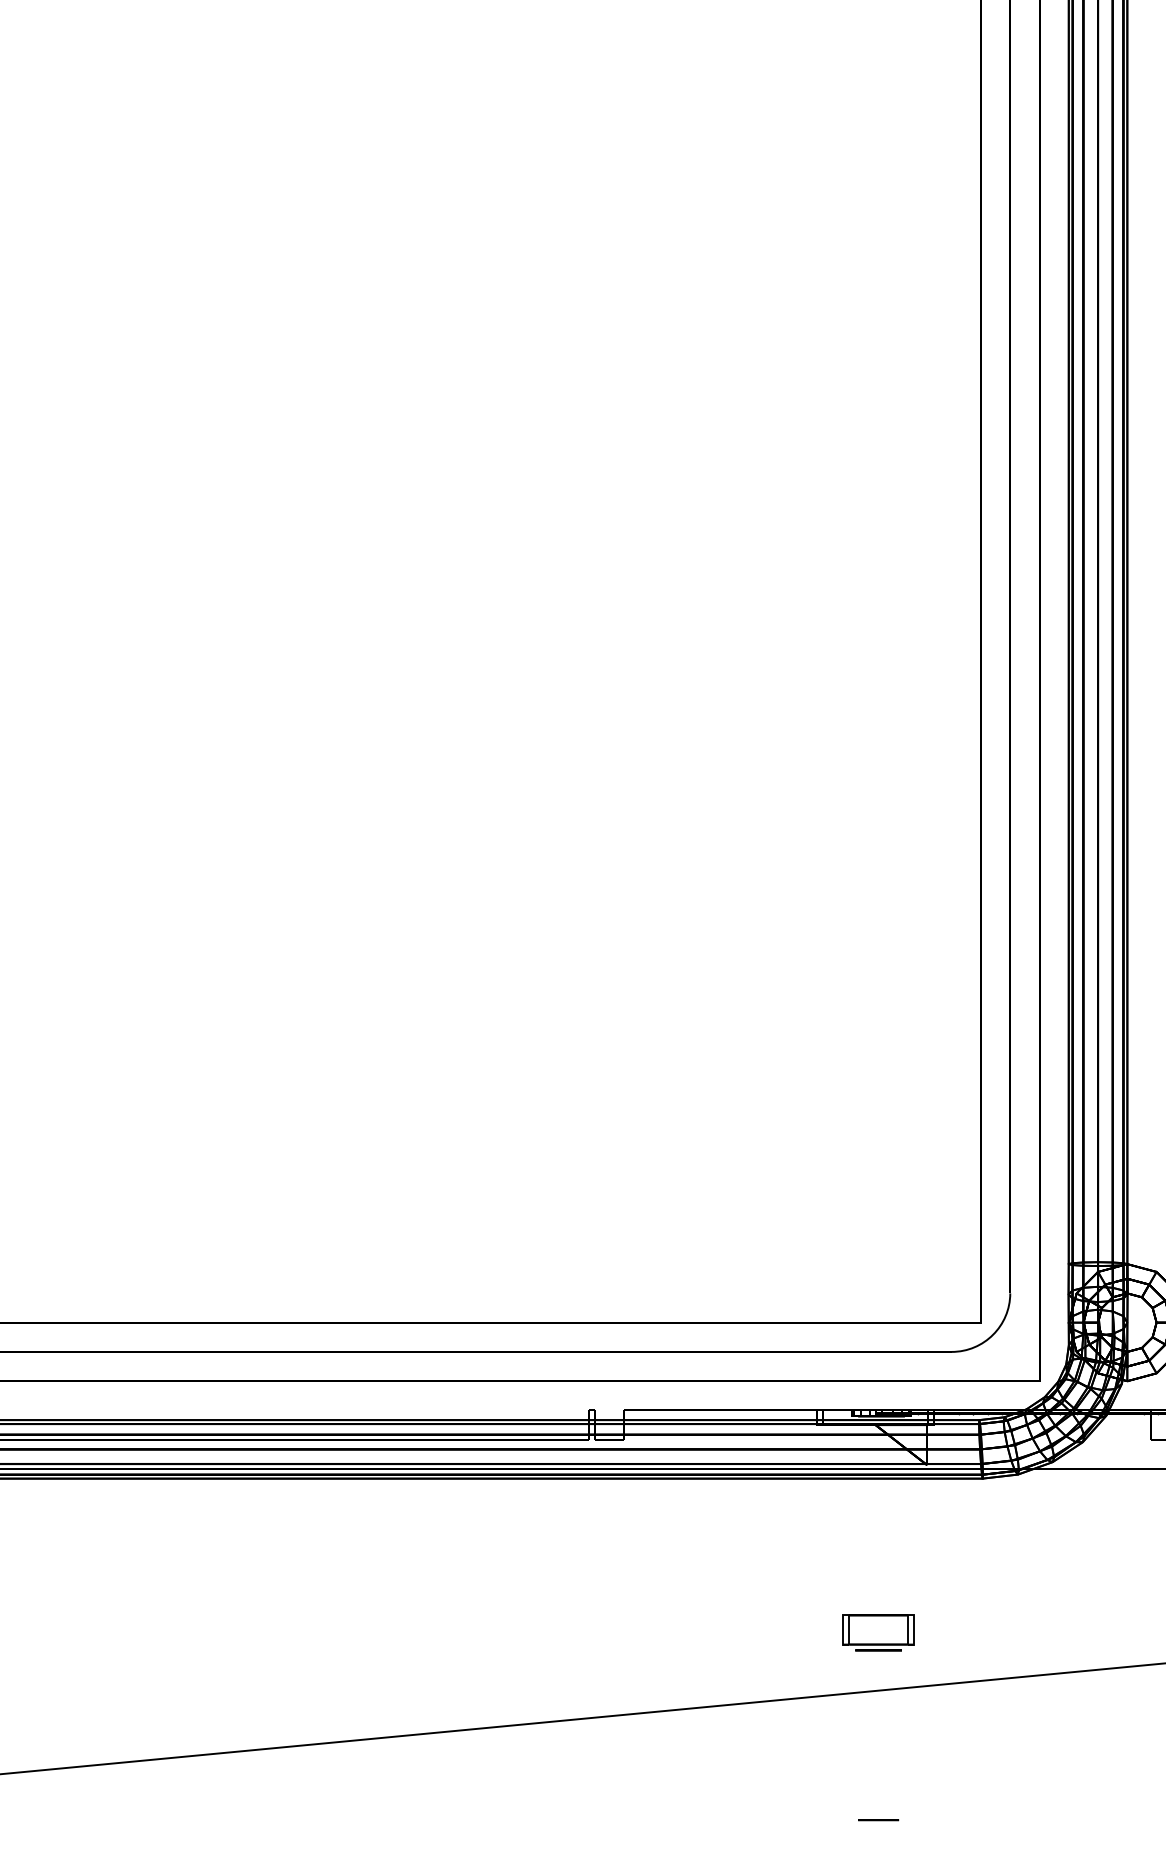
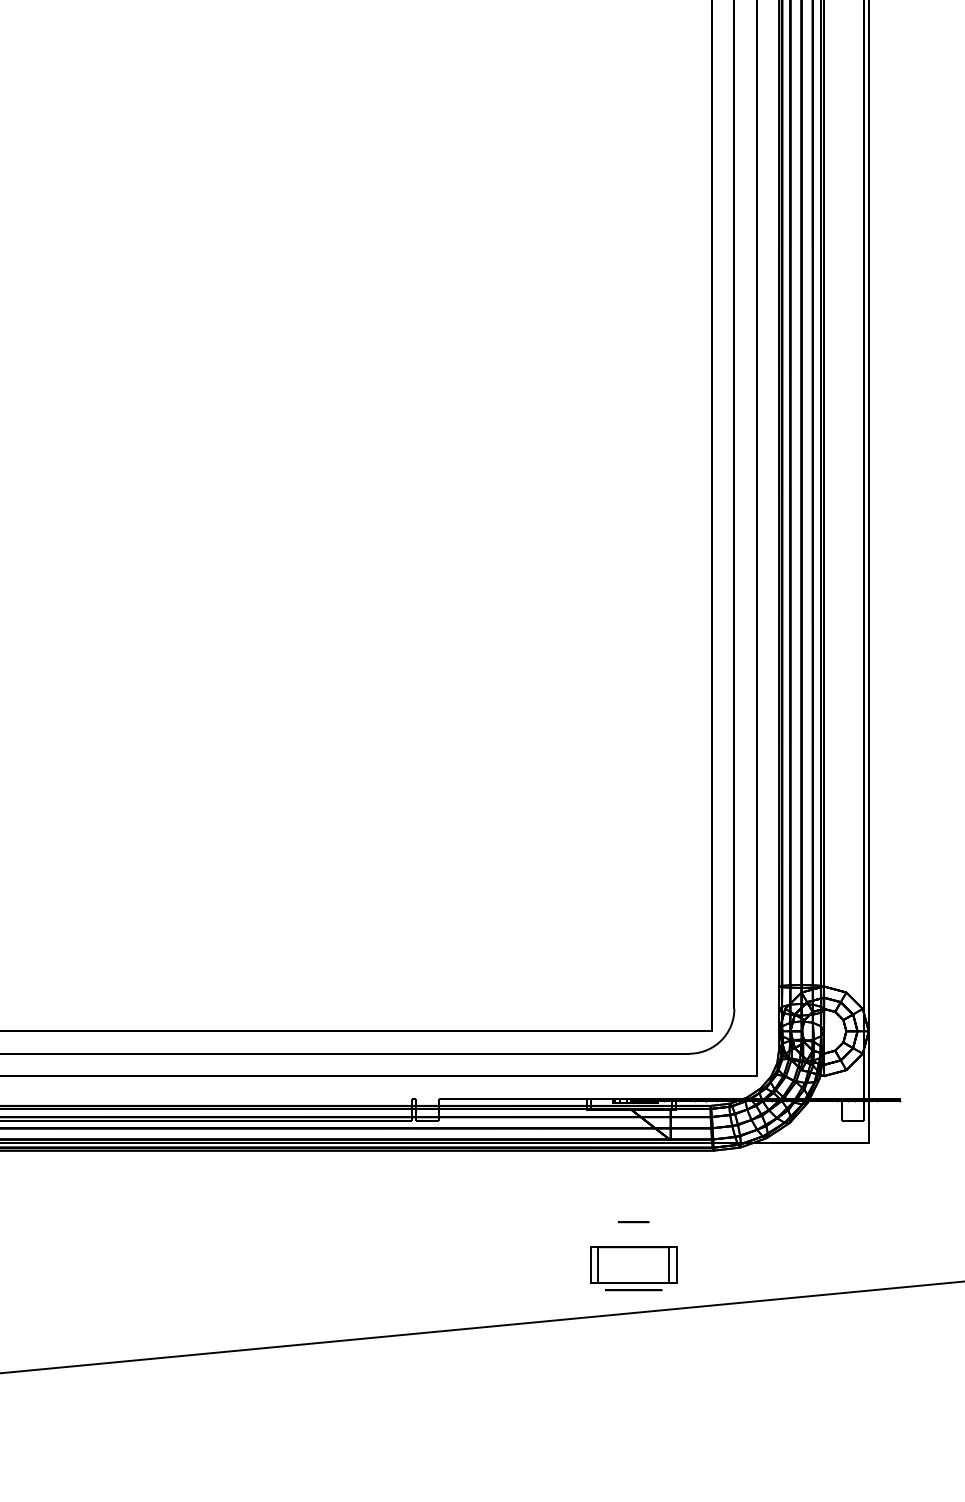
part: (878, 1632) -> (633, 1268), size x1.6
circle: (878, 1820) -> (633, 1222), moved

